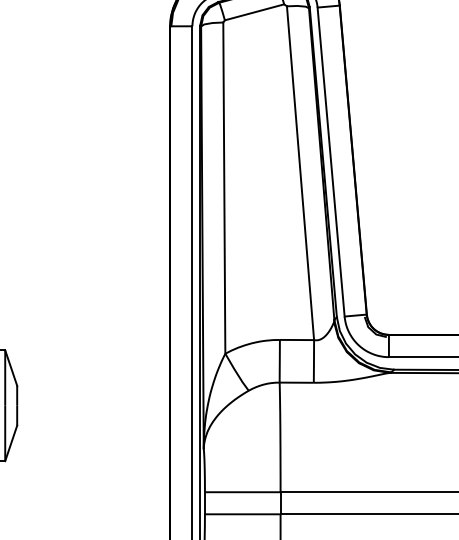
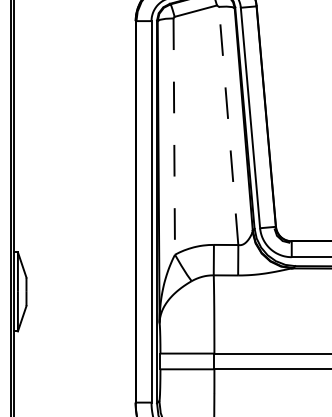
line: (300, 172) -> (228, 125), solid -> dashed
line: (224, 189) -> (174, 137), solid -> dashed

